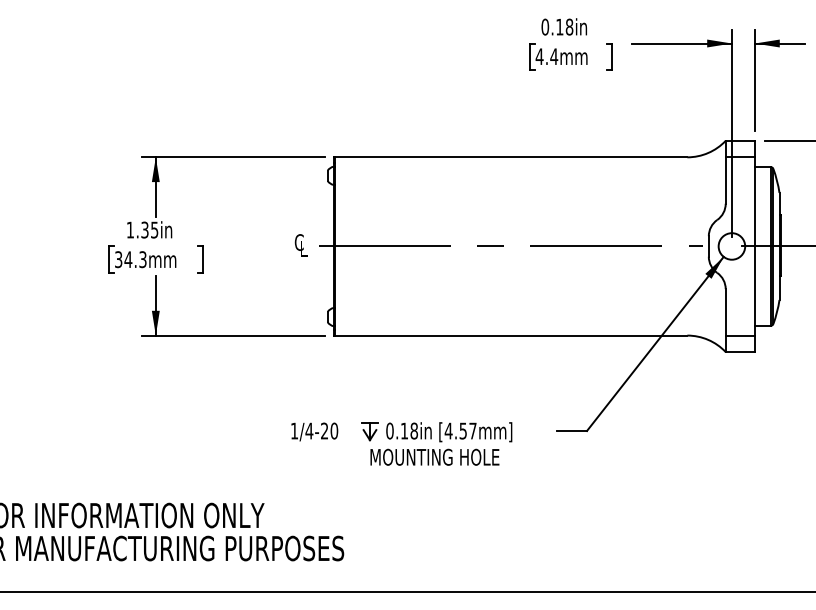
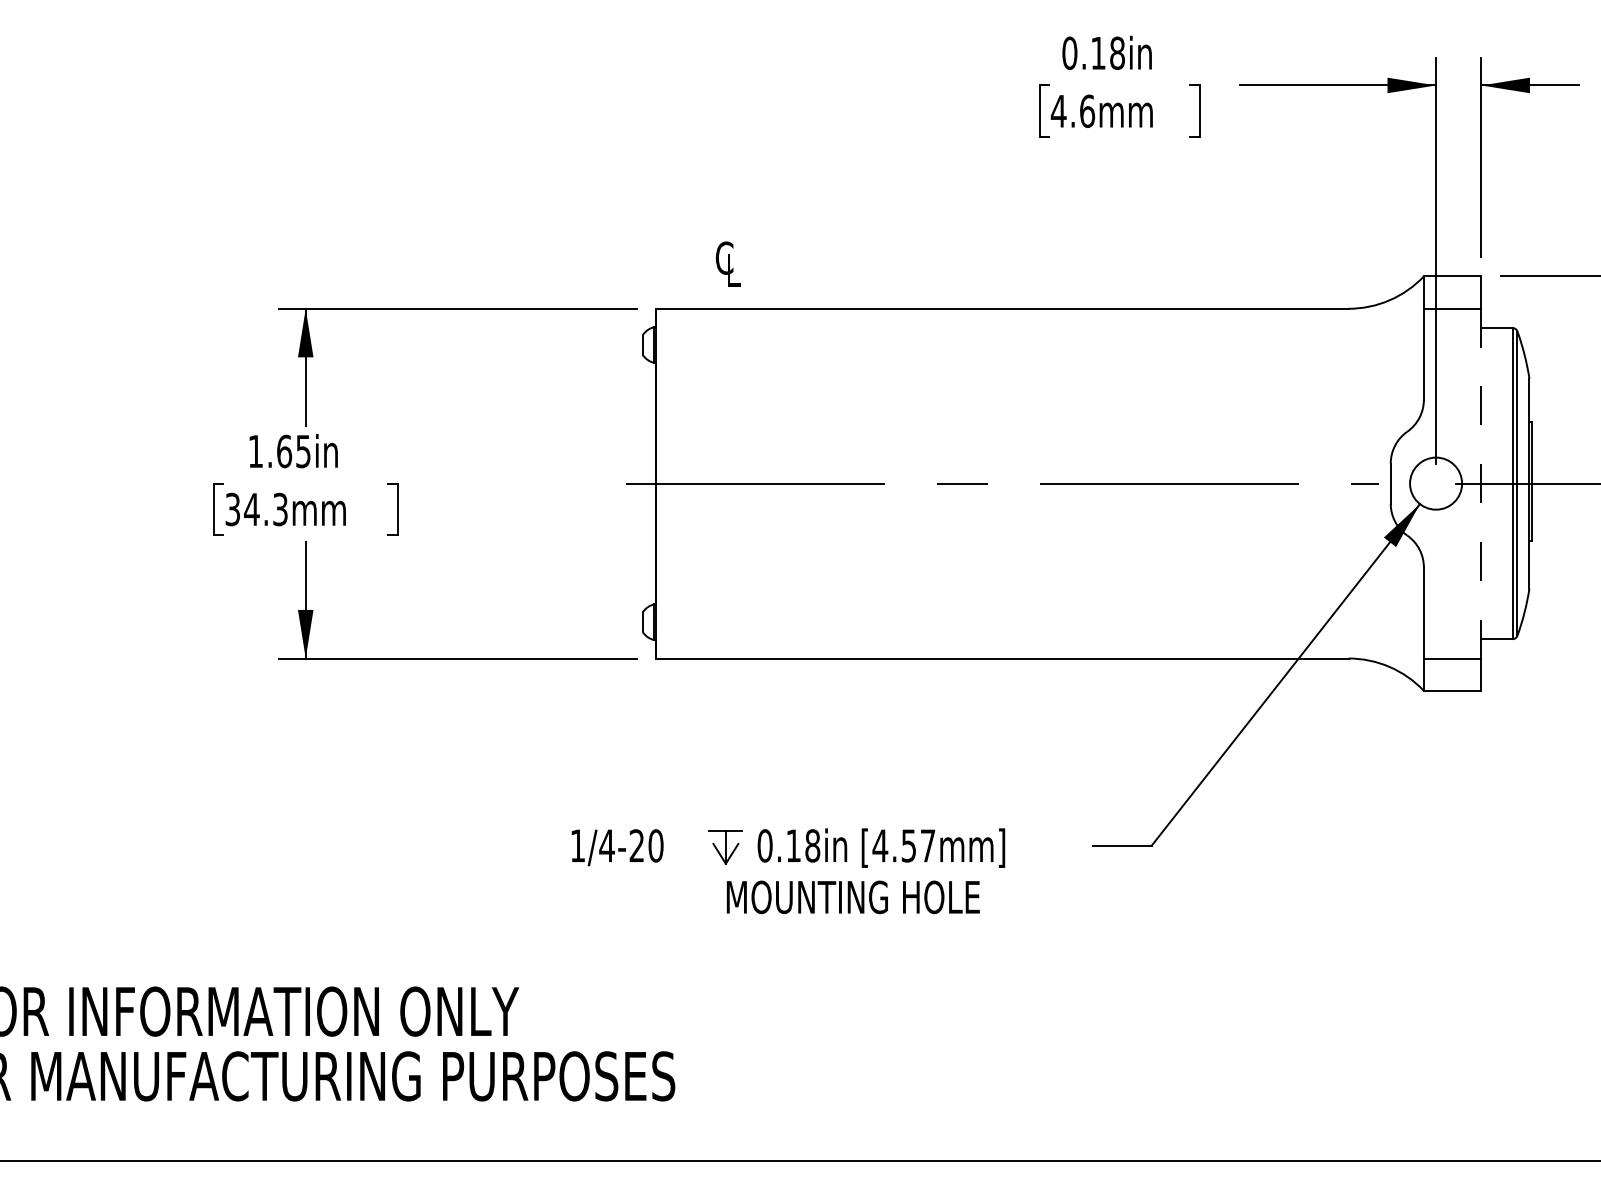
text: (554, 56) -> (1087, 110), 4.4mm -> 4.6mm
text: (144, 229) -> (283, 450), 1.35in -> 1.65in
text: (300, 245) -> (726, 263), moved
line: (755, 246) -> (1482, 483), solid -> dashed

